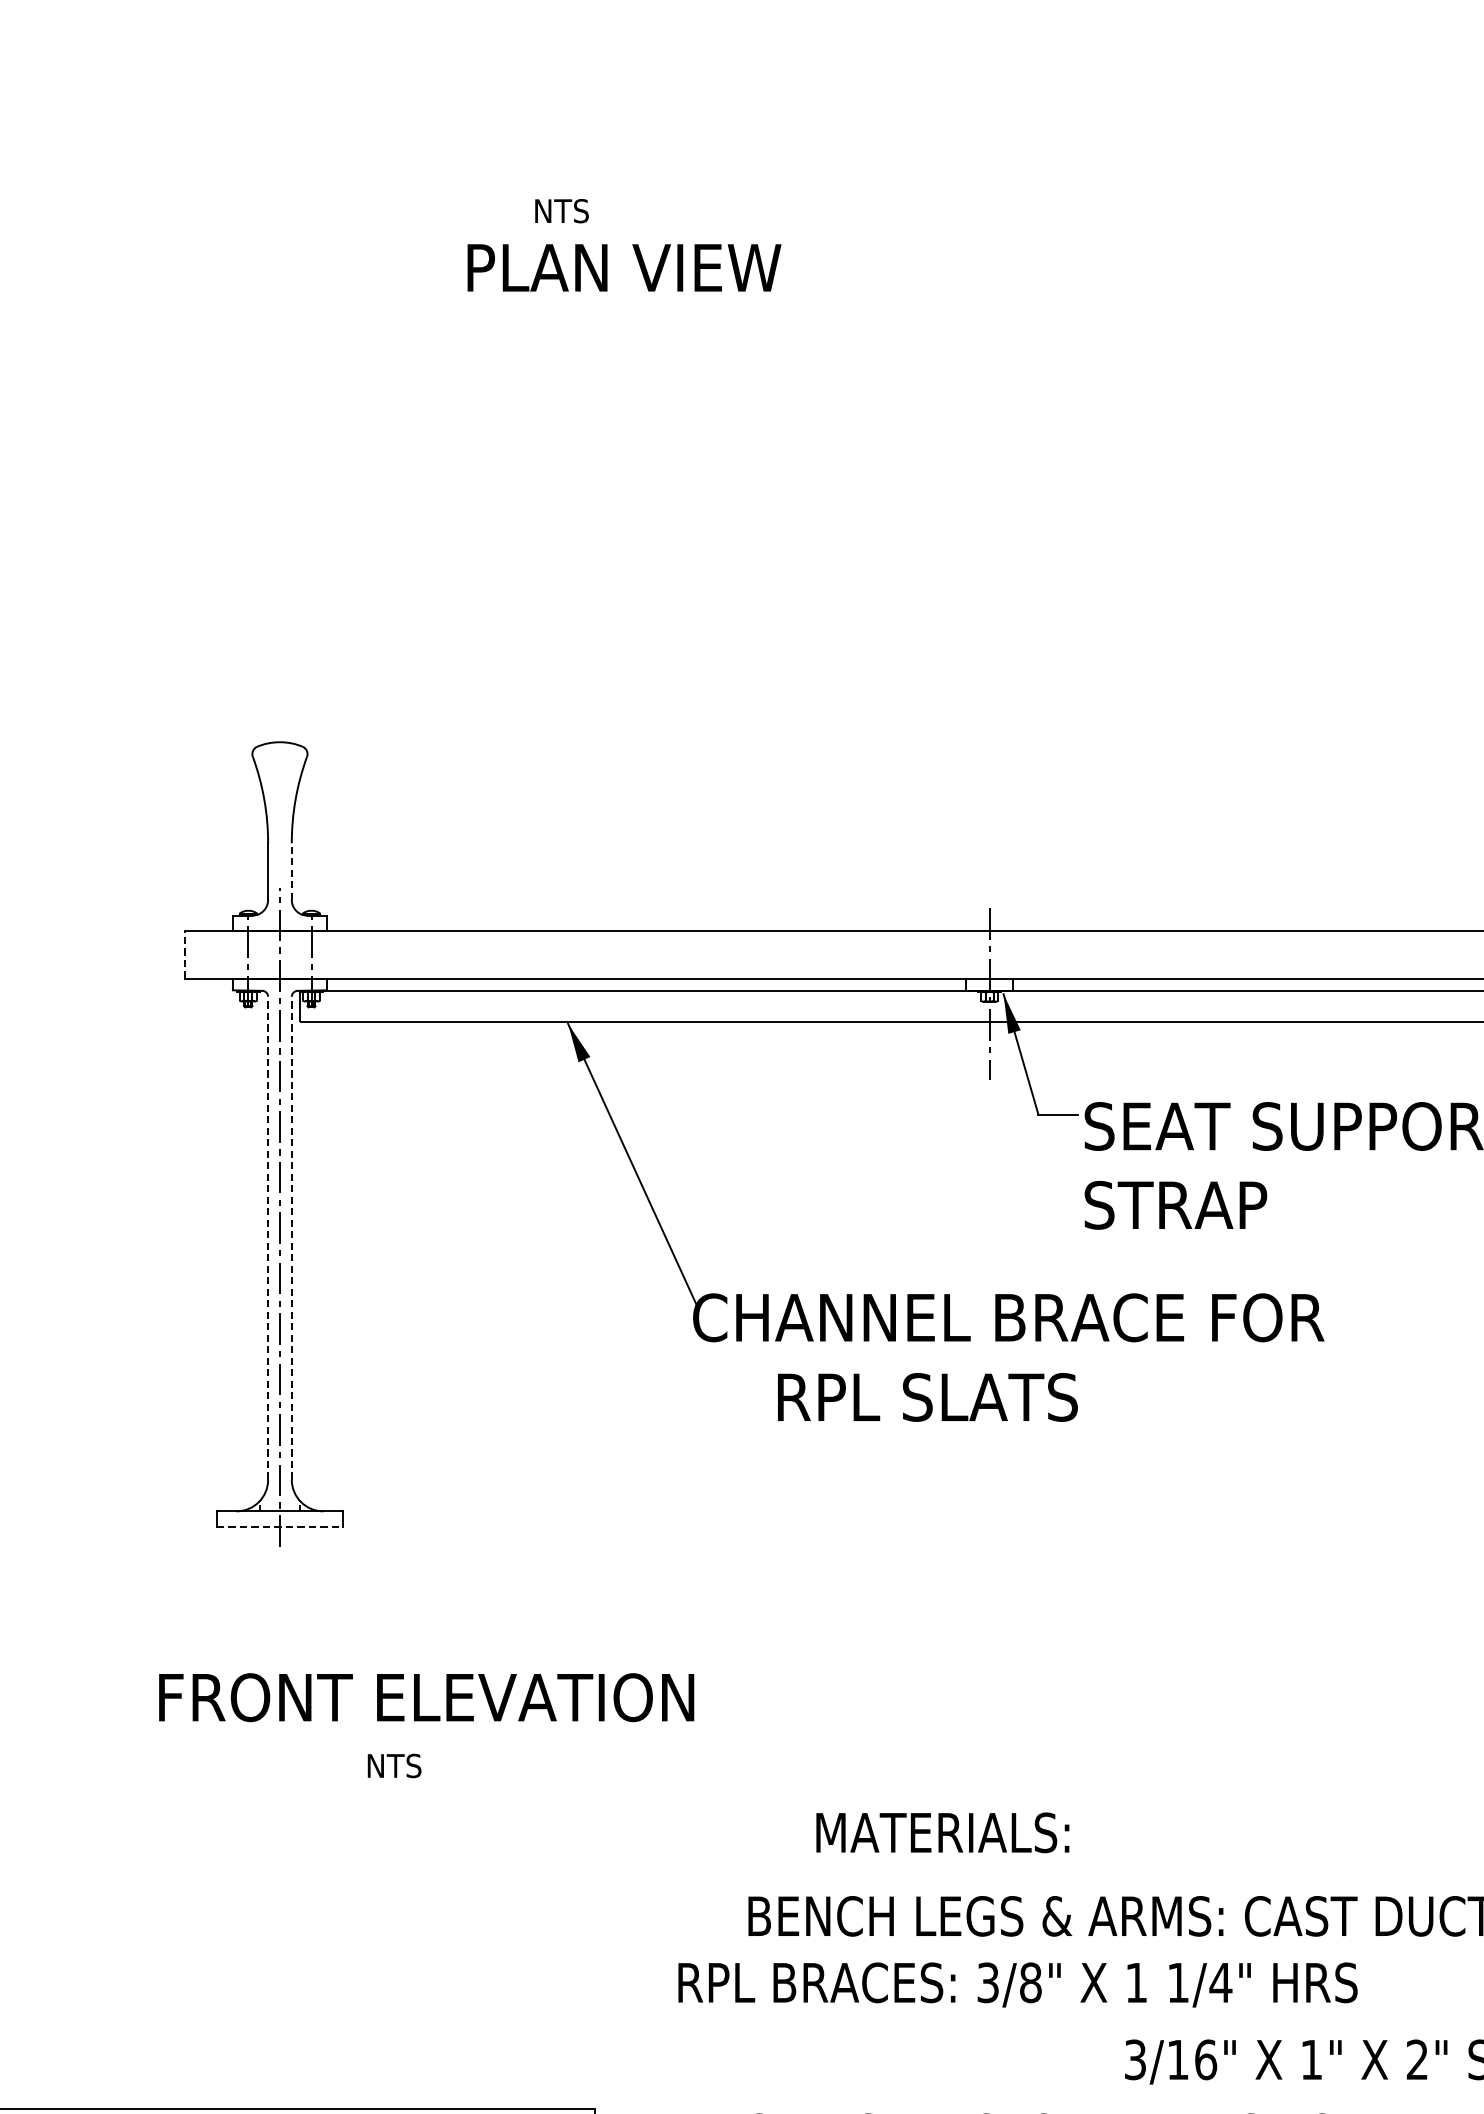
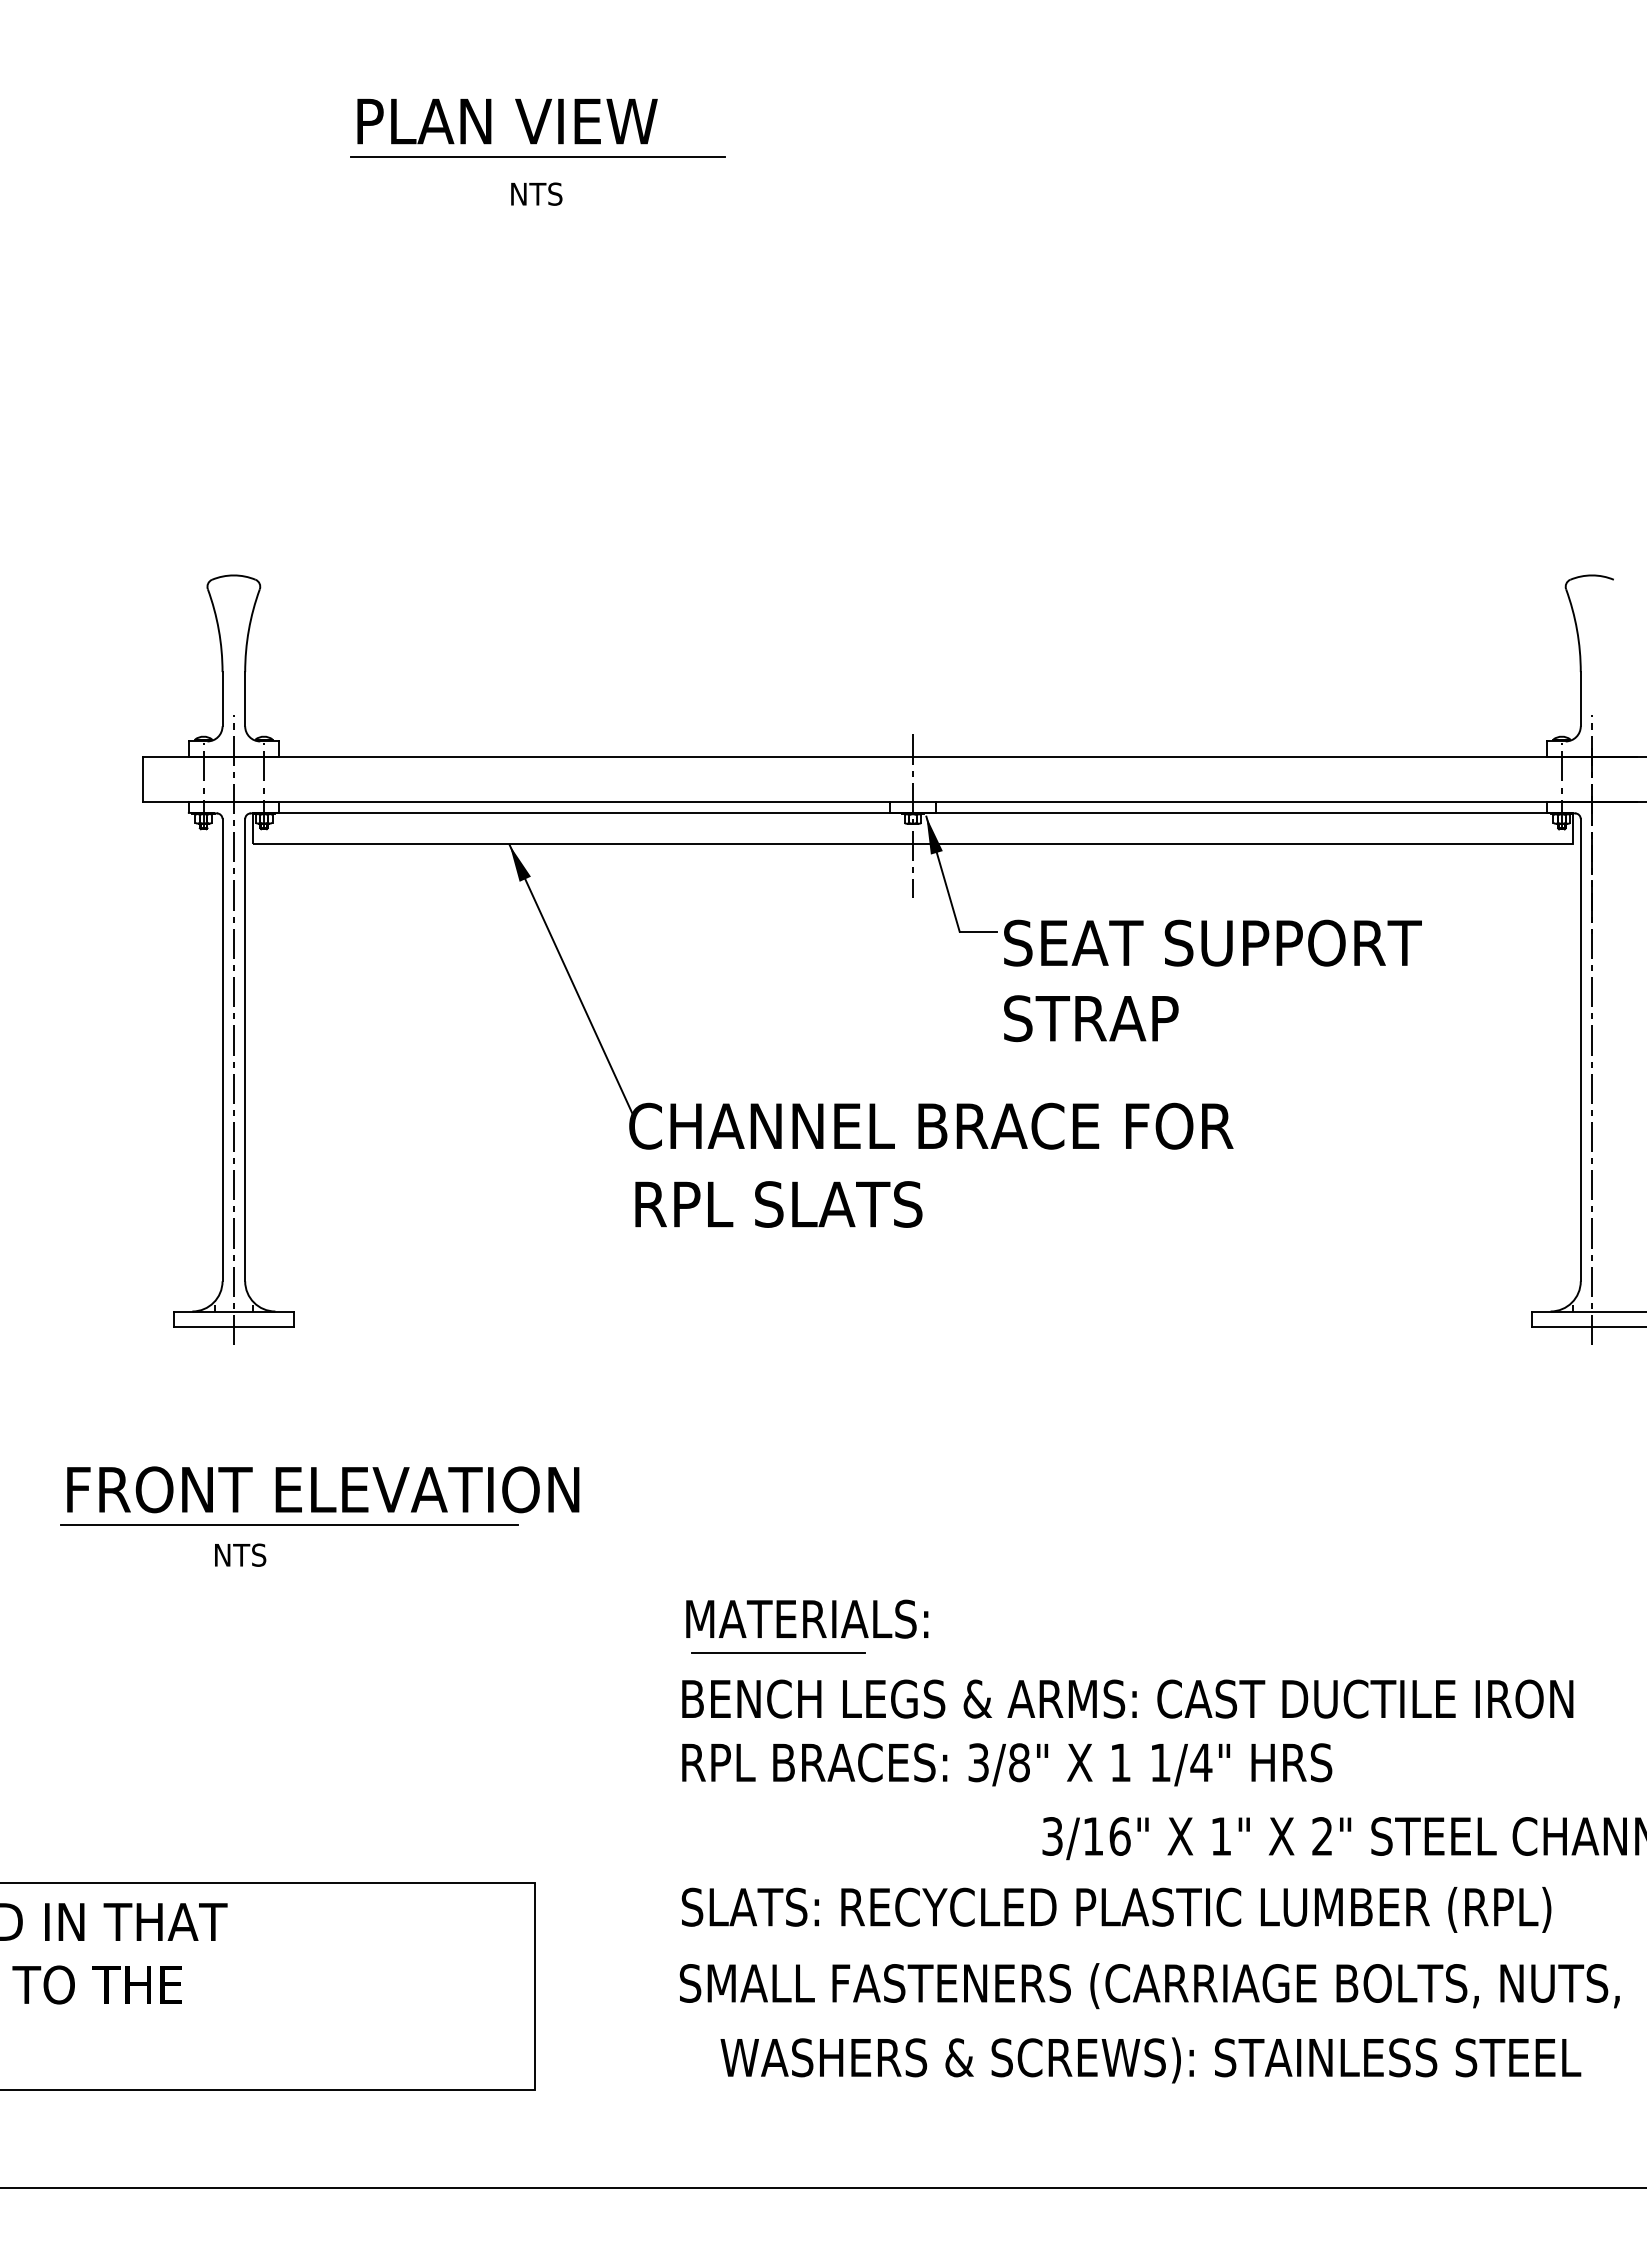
text: (561, 210) -> (536, 193), moved
text: (624, 267) -> (507, 121), moved
line: (597, 304) -> (537, 156), added
line: (292, 870) -> (245, 698), dashed -> solid
line: (185, 955) -> (143, 779), dashed -> solid
line: (268, 1237) -> (222, 1049), dashed -> solid
line: (292, 1237) -> (245, 1049), dashed -> solid
text: (927, 1397) -> (778, 1204), moved
line: (280, 1526) -> (234, 1326), dashed -> solid
text: (426, 1697) -> (323, 1489), moved
line: (338, 1733) -> (289, 1524), added
text: (394, 1765) -> (240, 1554), moved
text: (943, 1832) -> (807, 1618), moved
line: (849, 1868) -> (778, 1653), added
text: (1018, 1984) -> (1007, 1764), moved

